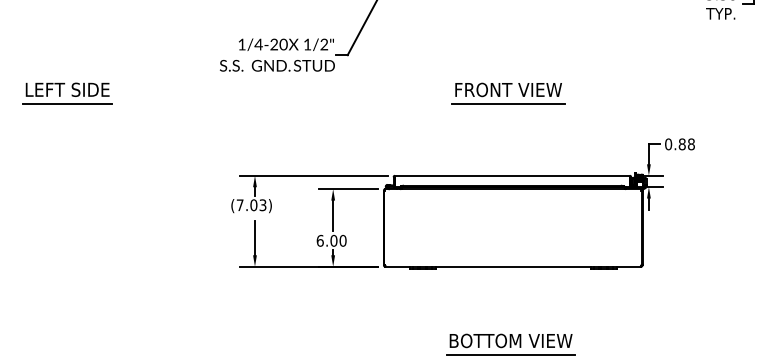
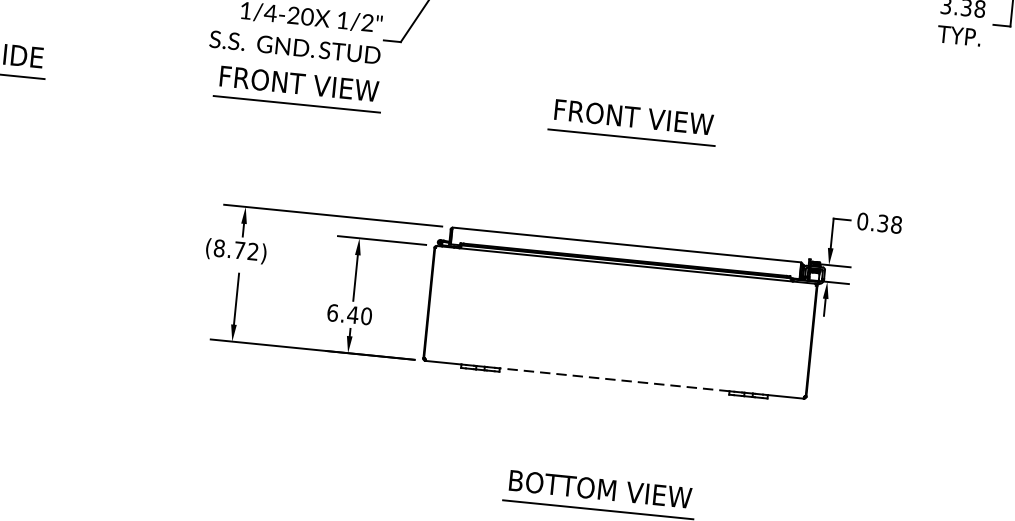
part: (282, 93) -> (298, 89), added
text: (681, 144) -> (881, 223), 0.88 -> 0.38
text: (251, 205) -> (236, 250), 7.03 -> 8.72
text: (333, 240) -> (352, 314), 6.00 -> 6.40
line: (513, 266) -> (615, 379), solid -> dashed

